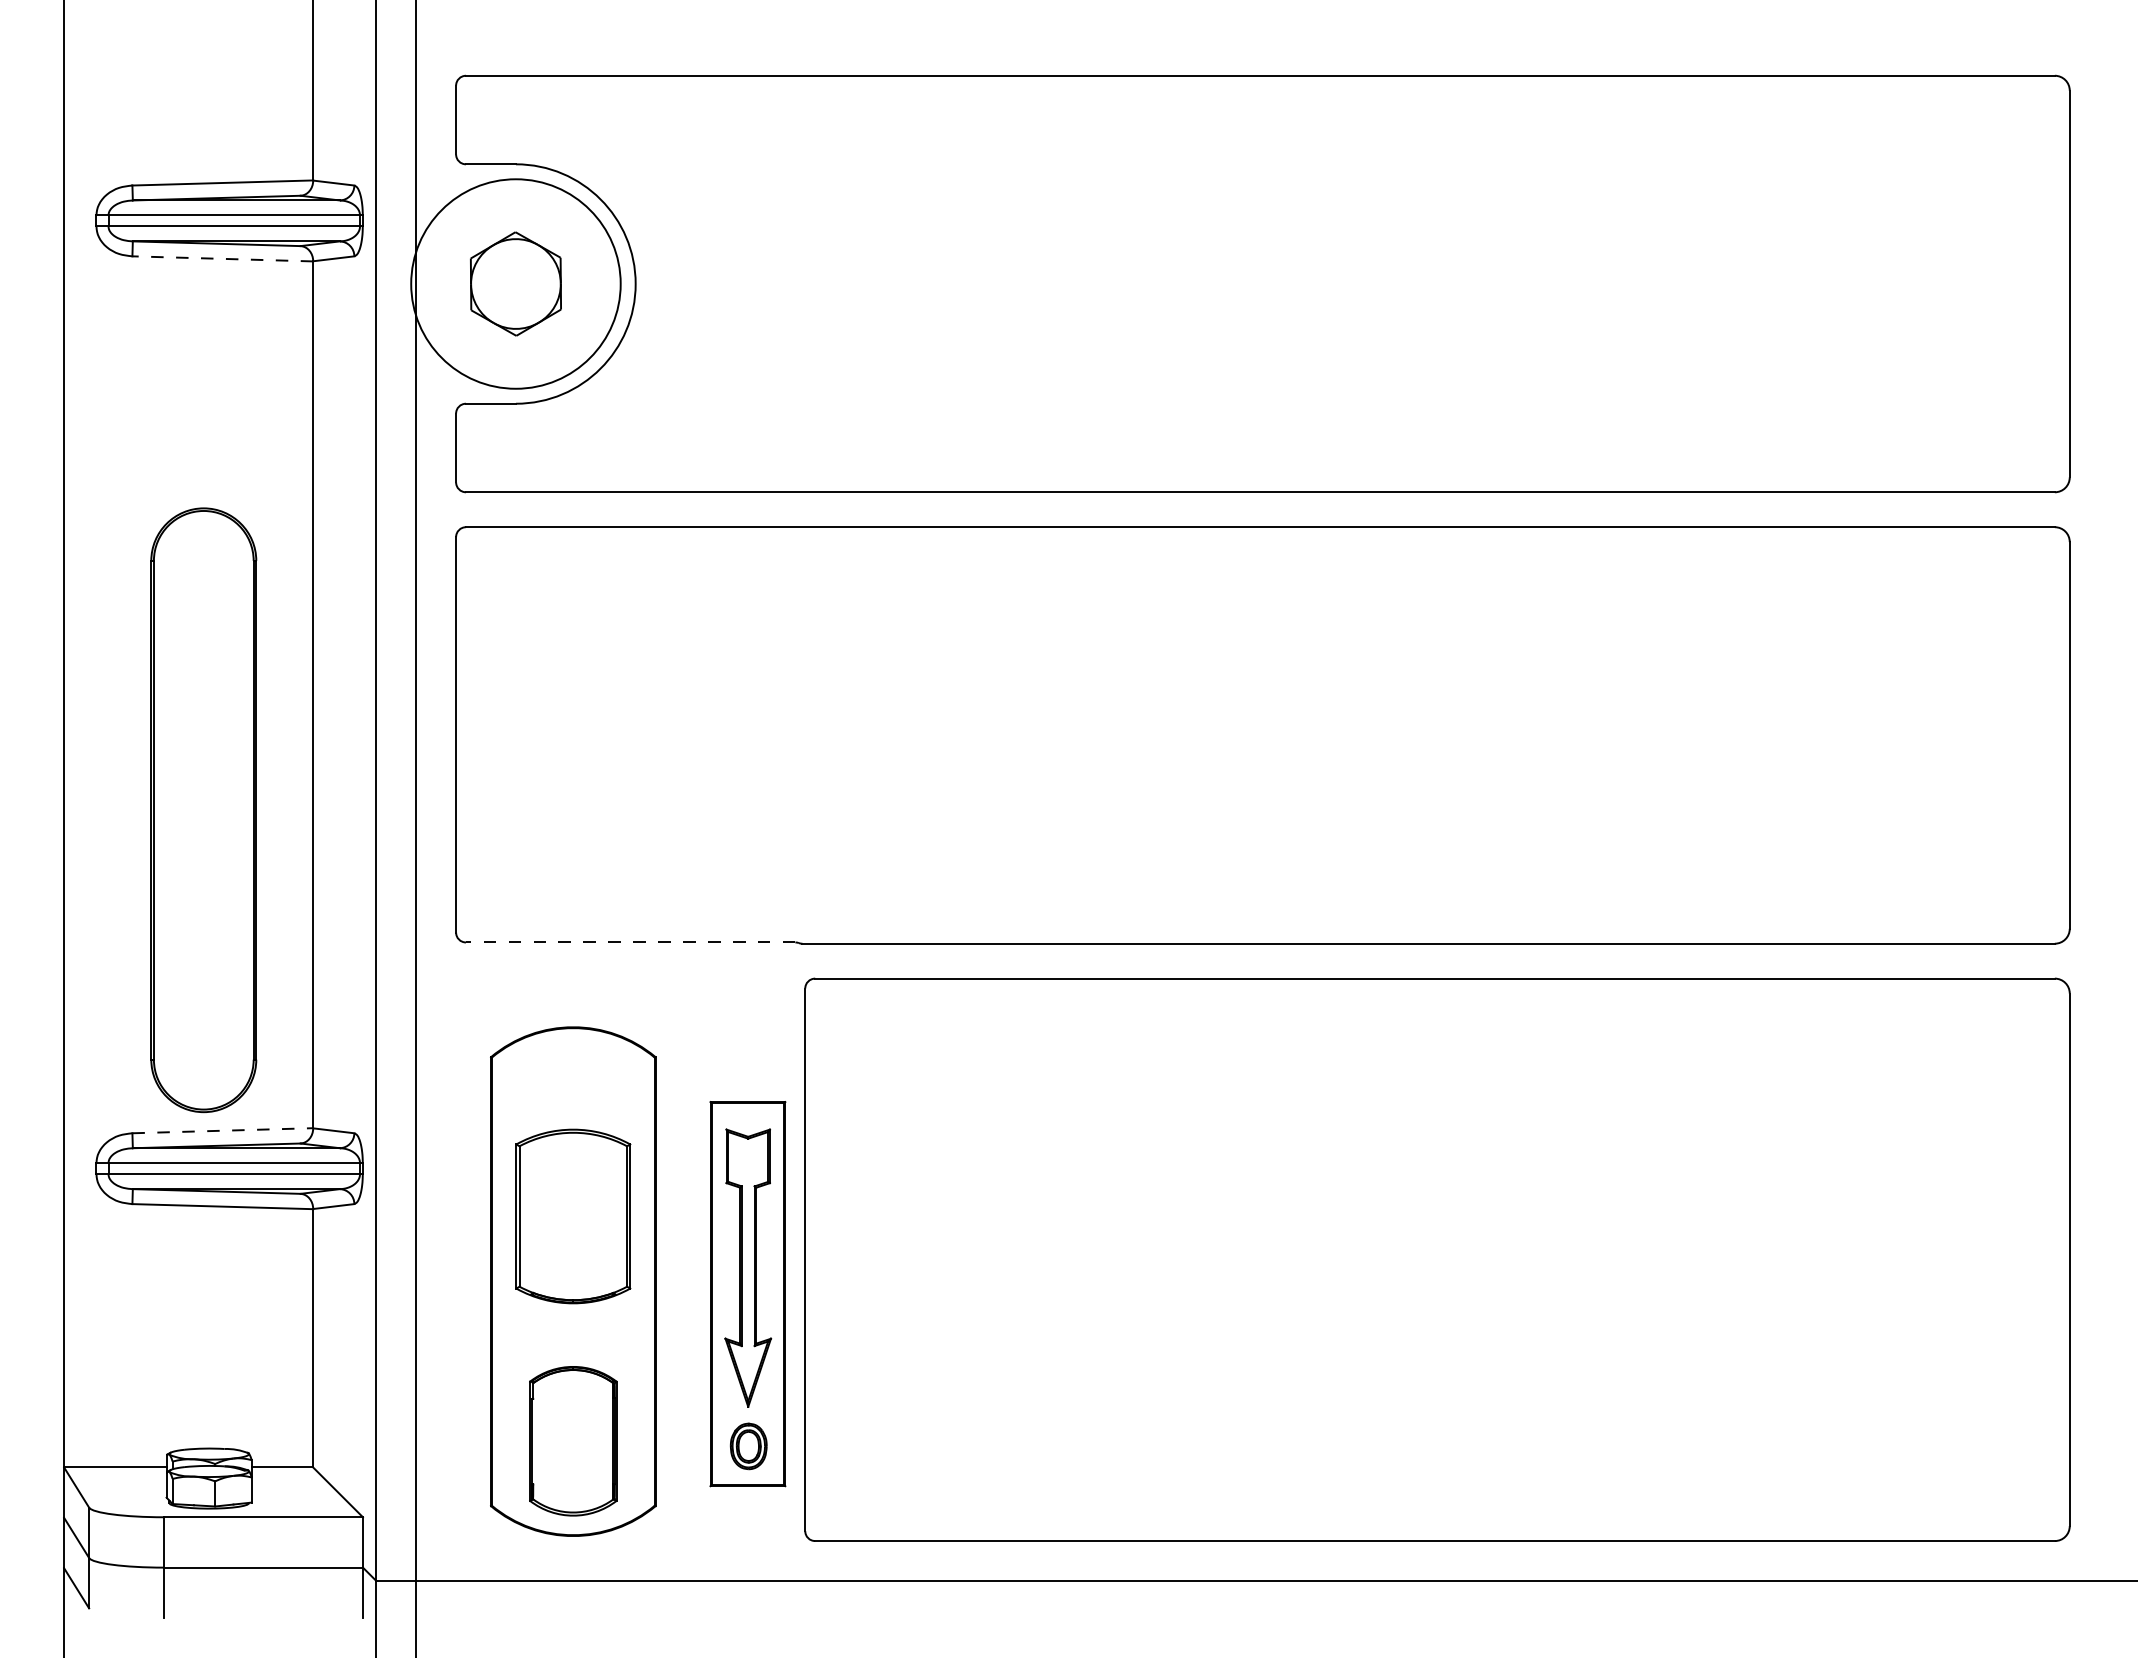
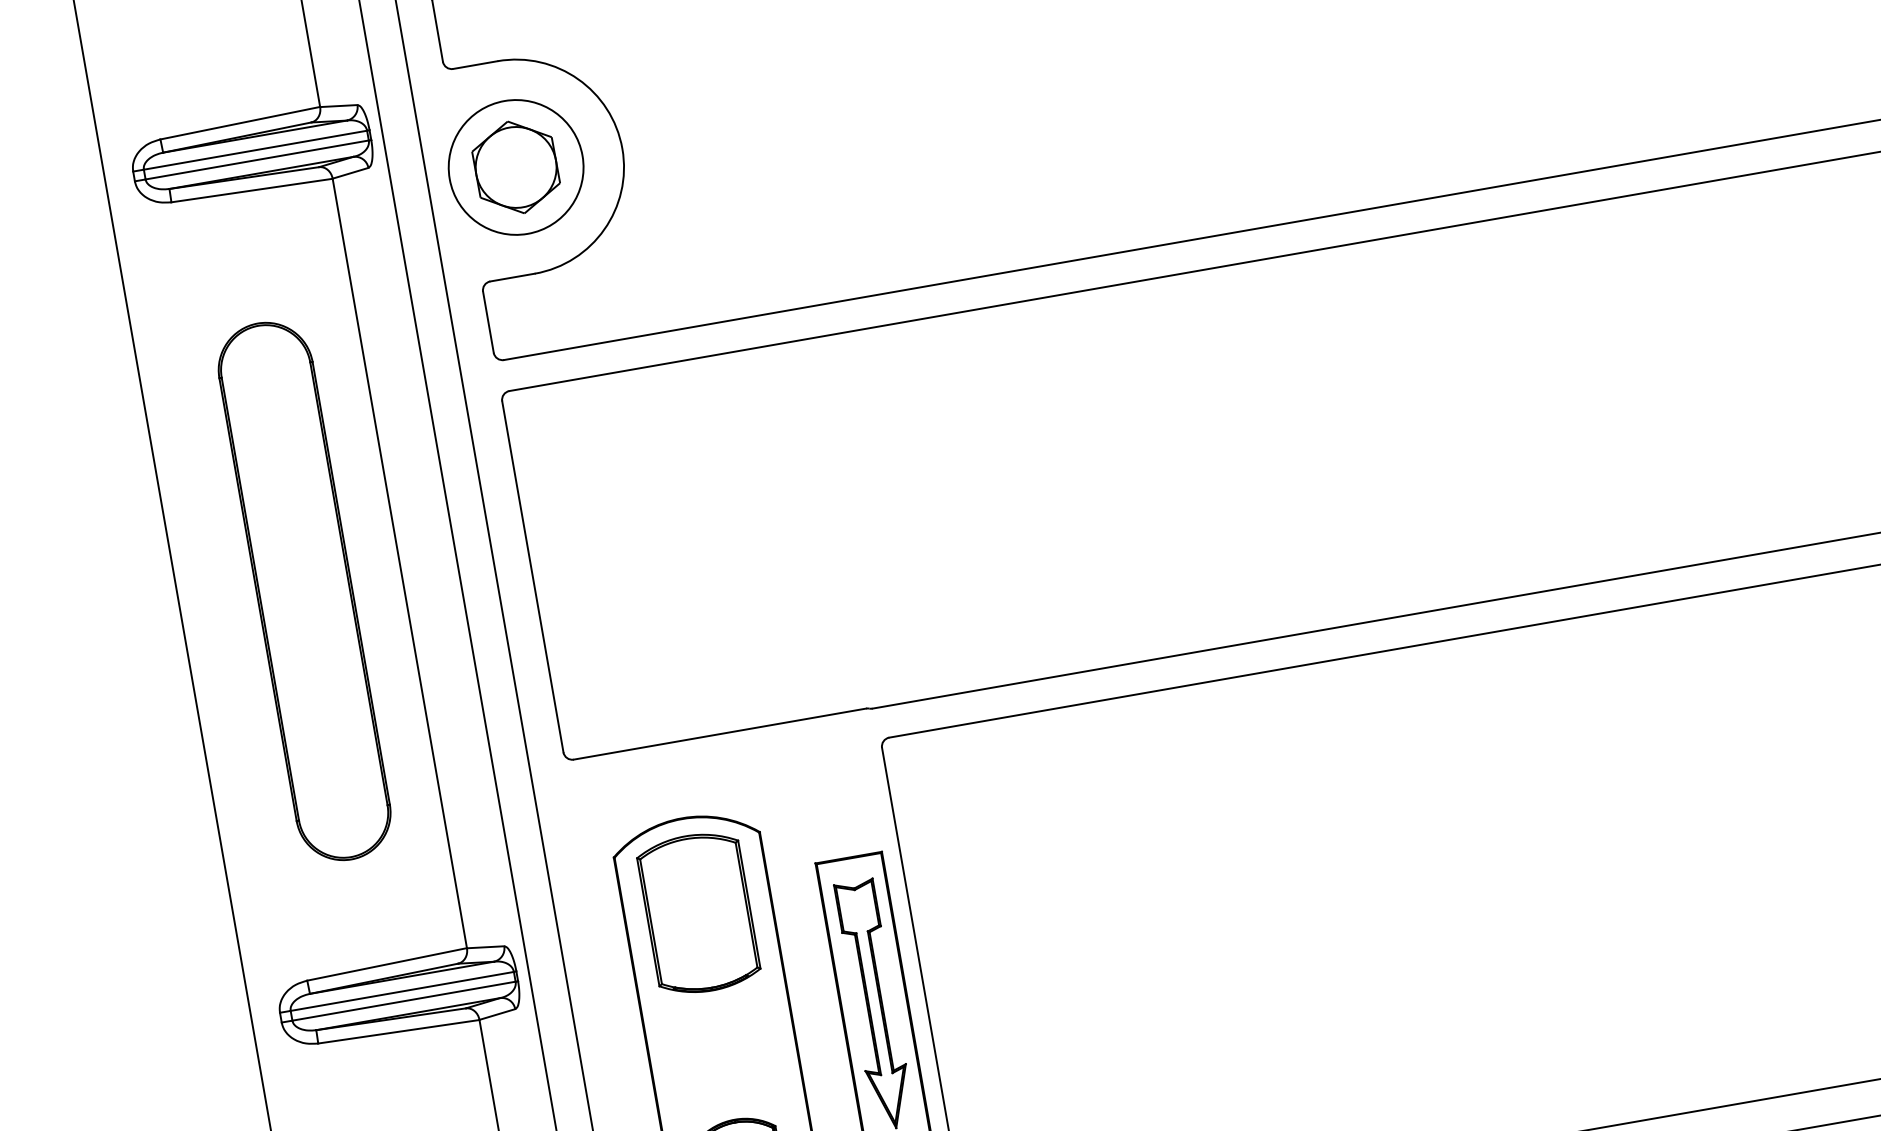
line: (222, 258) -> (251, 190), dashed -> solid
circle: (515, 283) -> (515, 167), size x0.71
part: (203, 810) -> (304, 591), moved
line: (630, 942) -> (719, 734), dashed -> solid
line: (223, 1130) -> (387, 964), dashed -> solid
part: (573, 1216) -> (698, 913), moved

